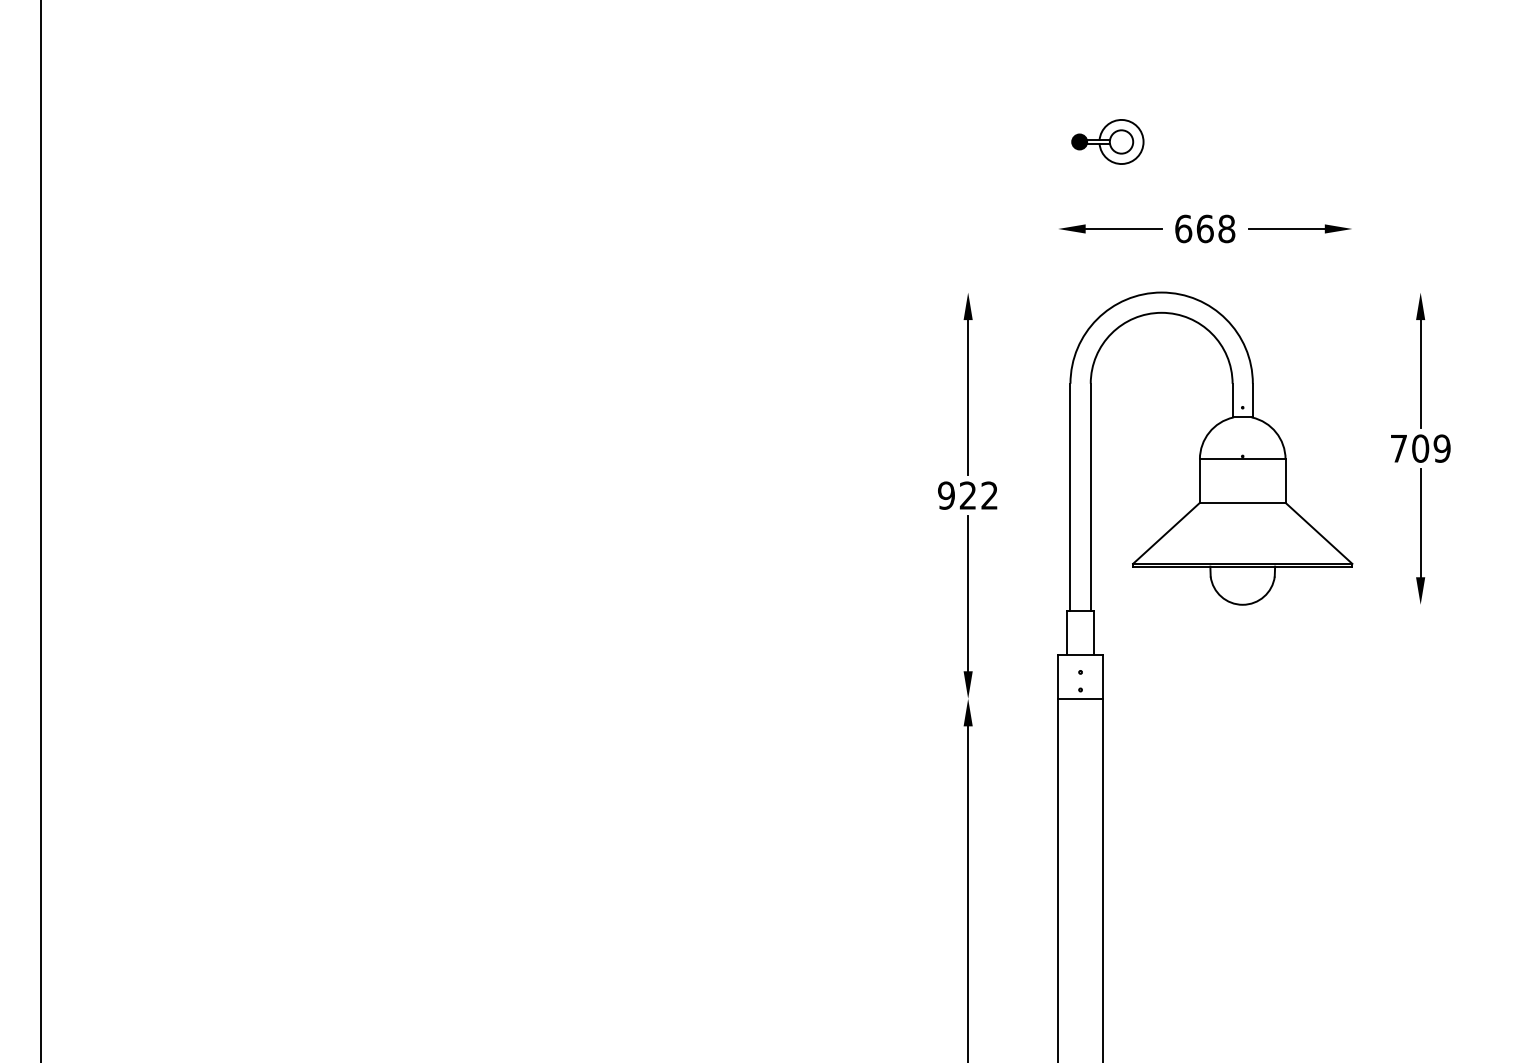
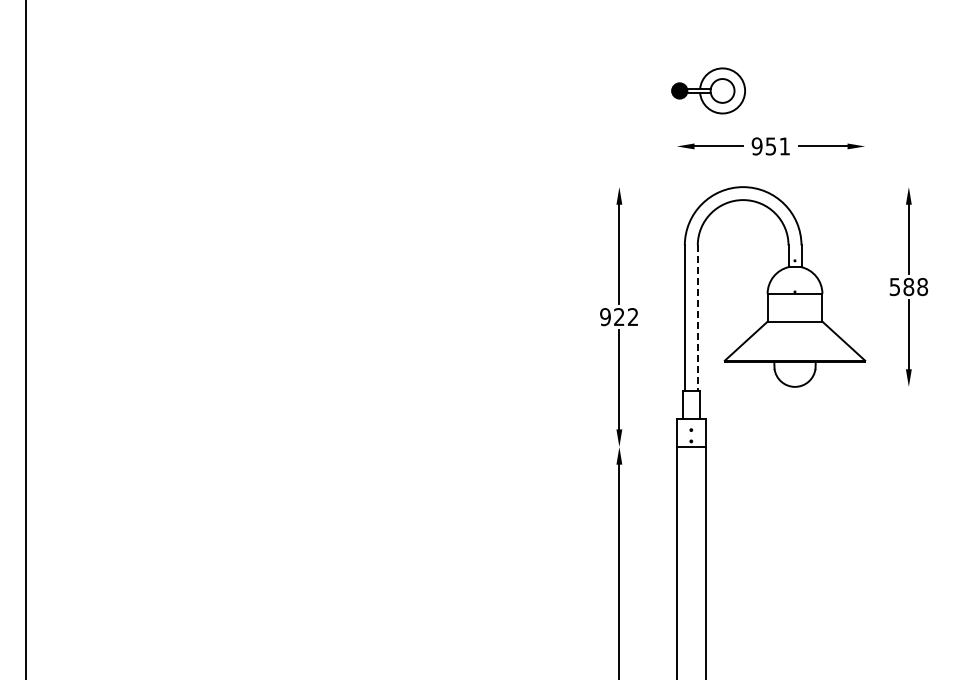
part: (1107, 141) -> (708, 90), size x1.6
text: (1204, 229) -> (770, 146), 668 -> 951
text: (1420, 449) -> (908, 287), 709 -> 588
line: (1090, 497) -> (697, 318), solid -> dashed

